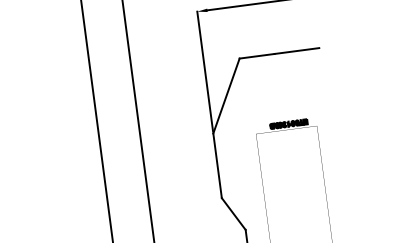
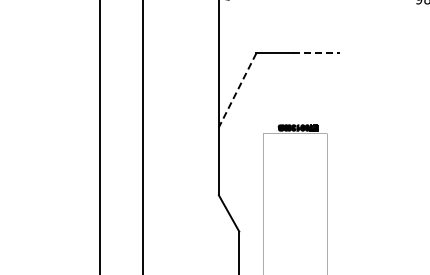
line: (296, 51) -> (316, 53), solid -> dashed
line: (226, 96) -> (237, 90), solid -> dashed

